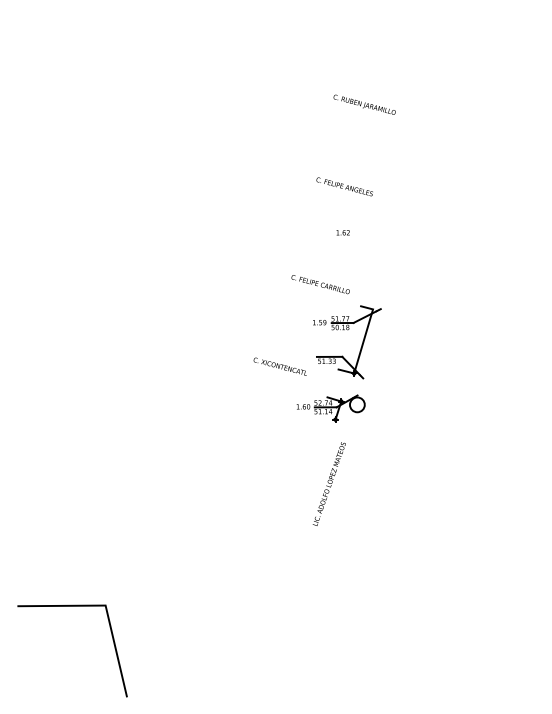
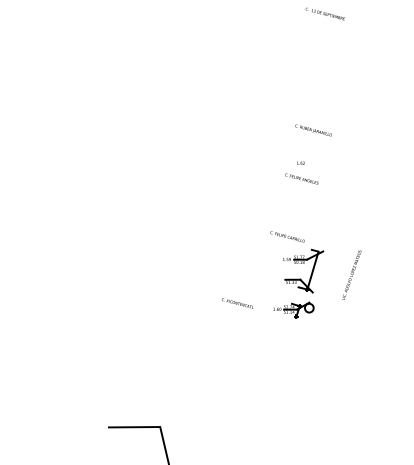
text: (342, 231) -> (300, 162), moved
text: (280, 366) -> (237, 303), moved
text: (328, 483) -> (351, 274), moved

